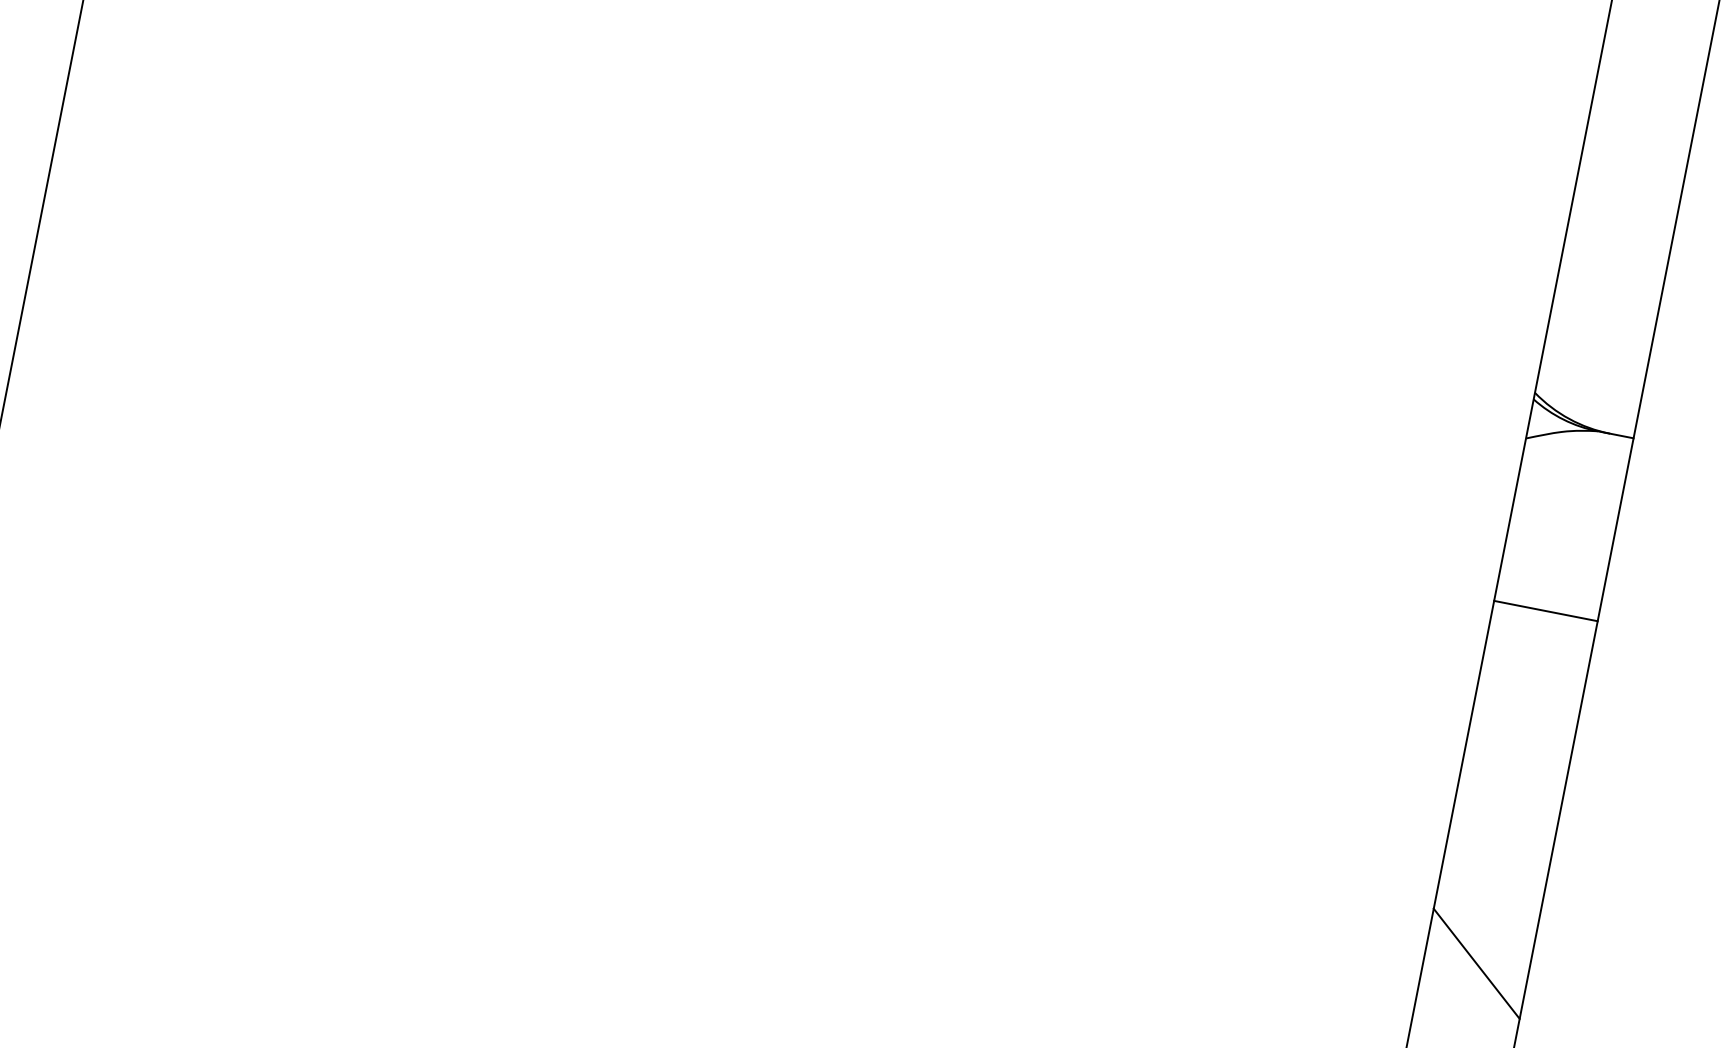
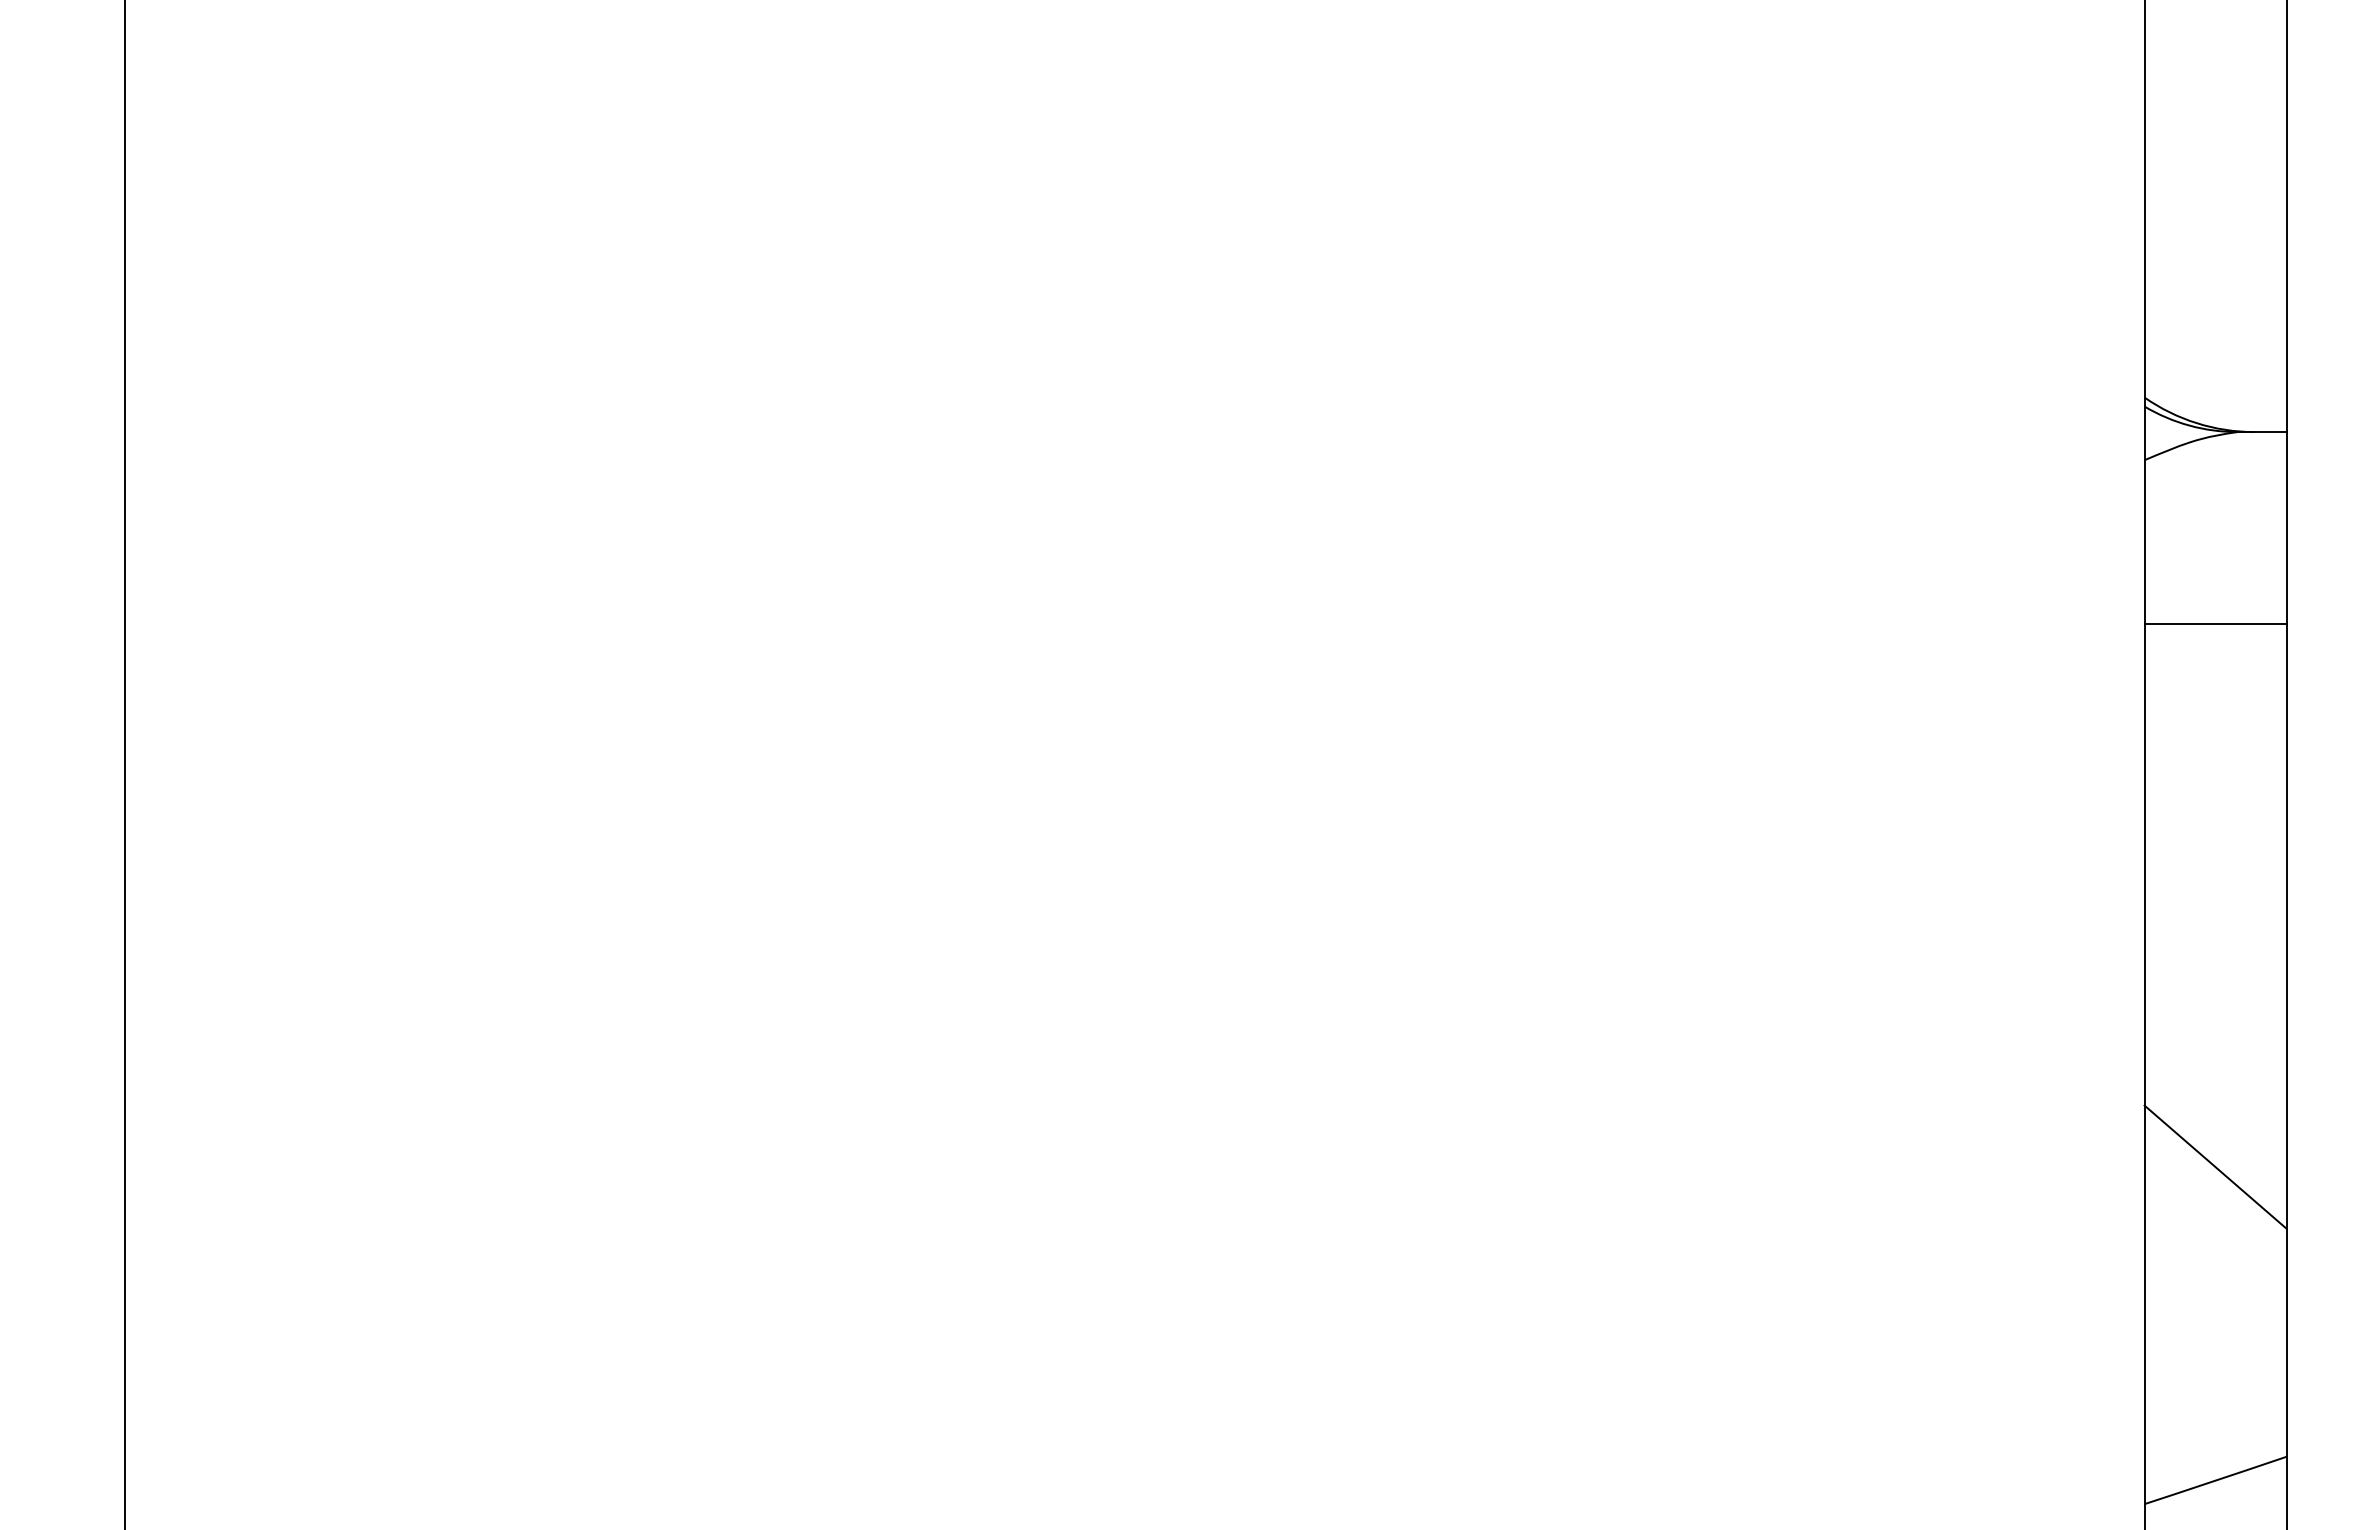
line: (1545, 611) -> (2215, 624), moved

